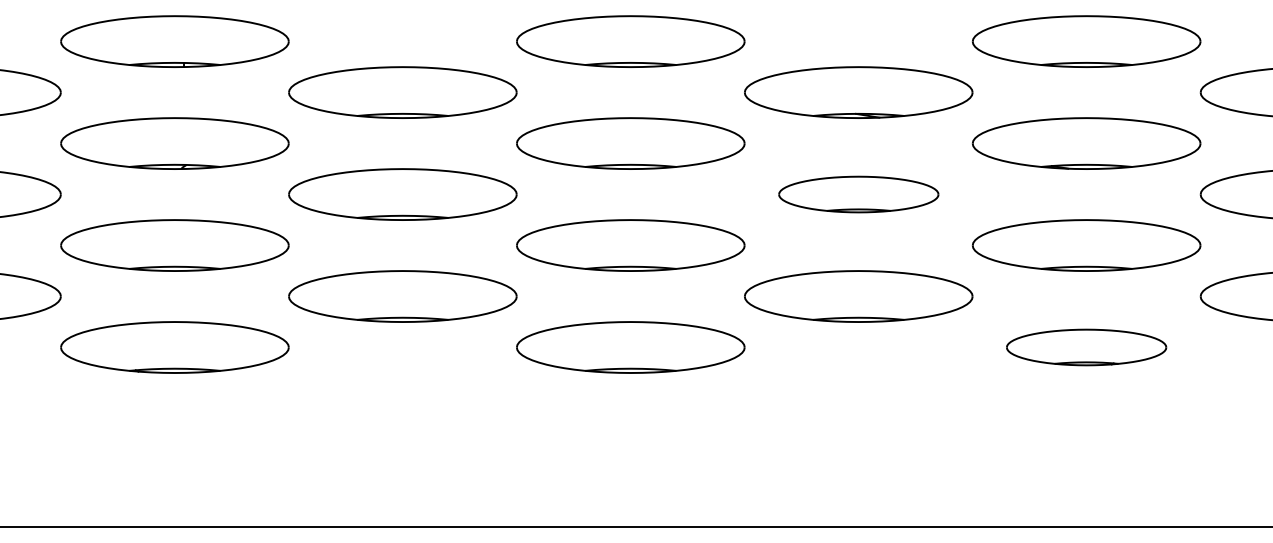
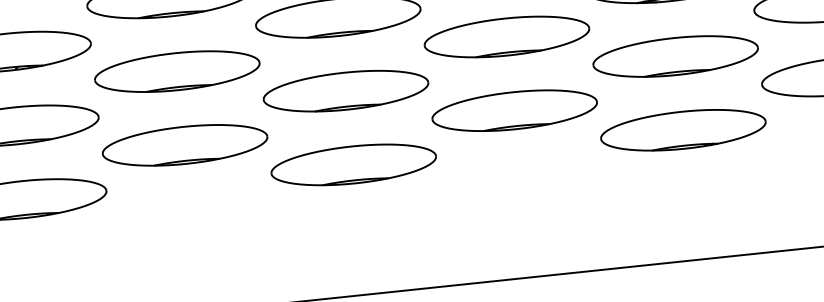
part: (858, 194) -> (506, 36), size x1.43
part: (1086, 347) -> (683, 130), size x1.43

